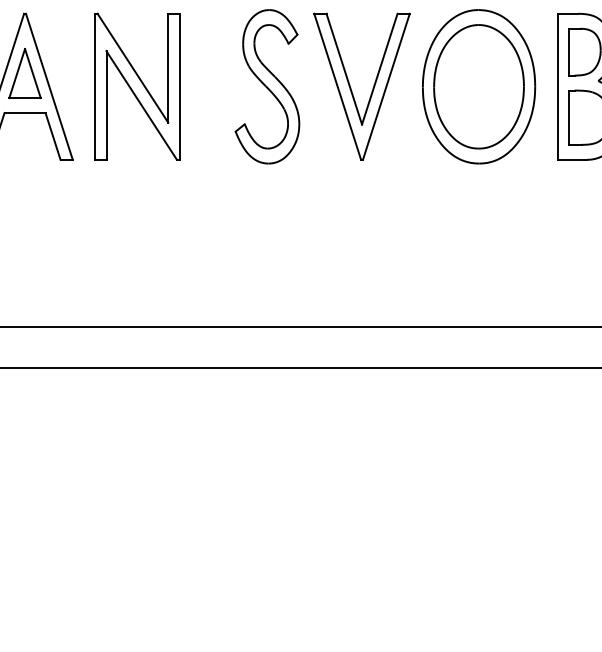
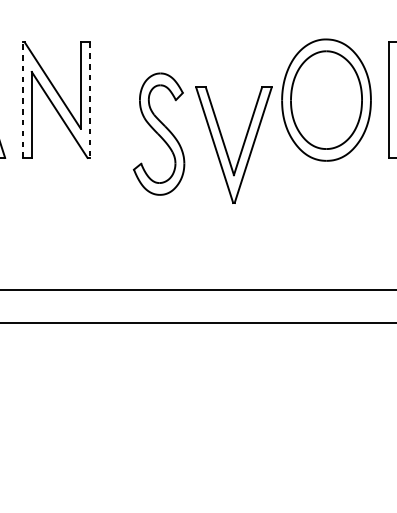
line: (95, 86) -> (23, 99), solid -> dashed
part: (267, 86) -> (159, 133), moved
line: (179, 87) -> (89, 100), solid -> dashed
part: (352, 90) -> (226, 148), moved

